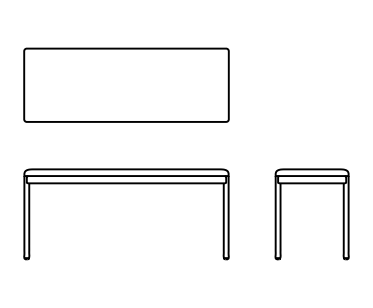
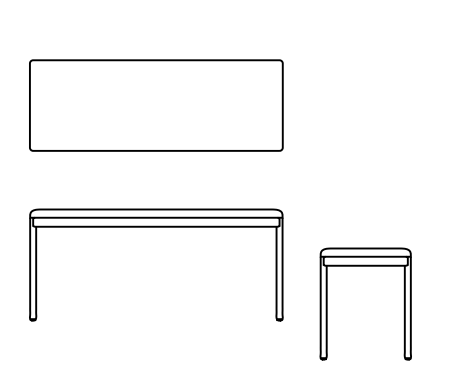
part: (311, 183) -> (365, 266), moved

